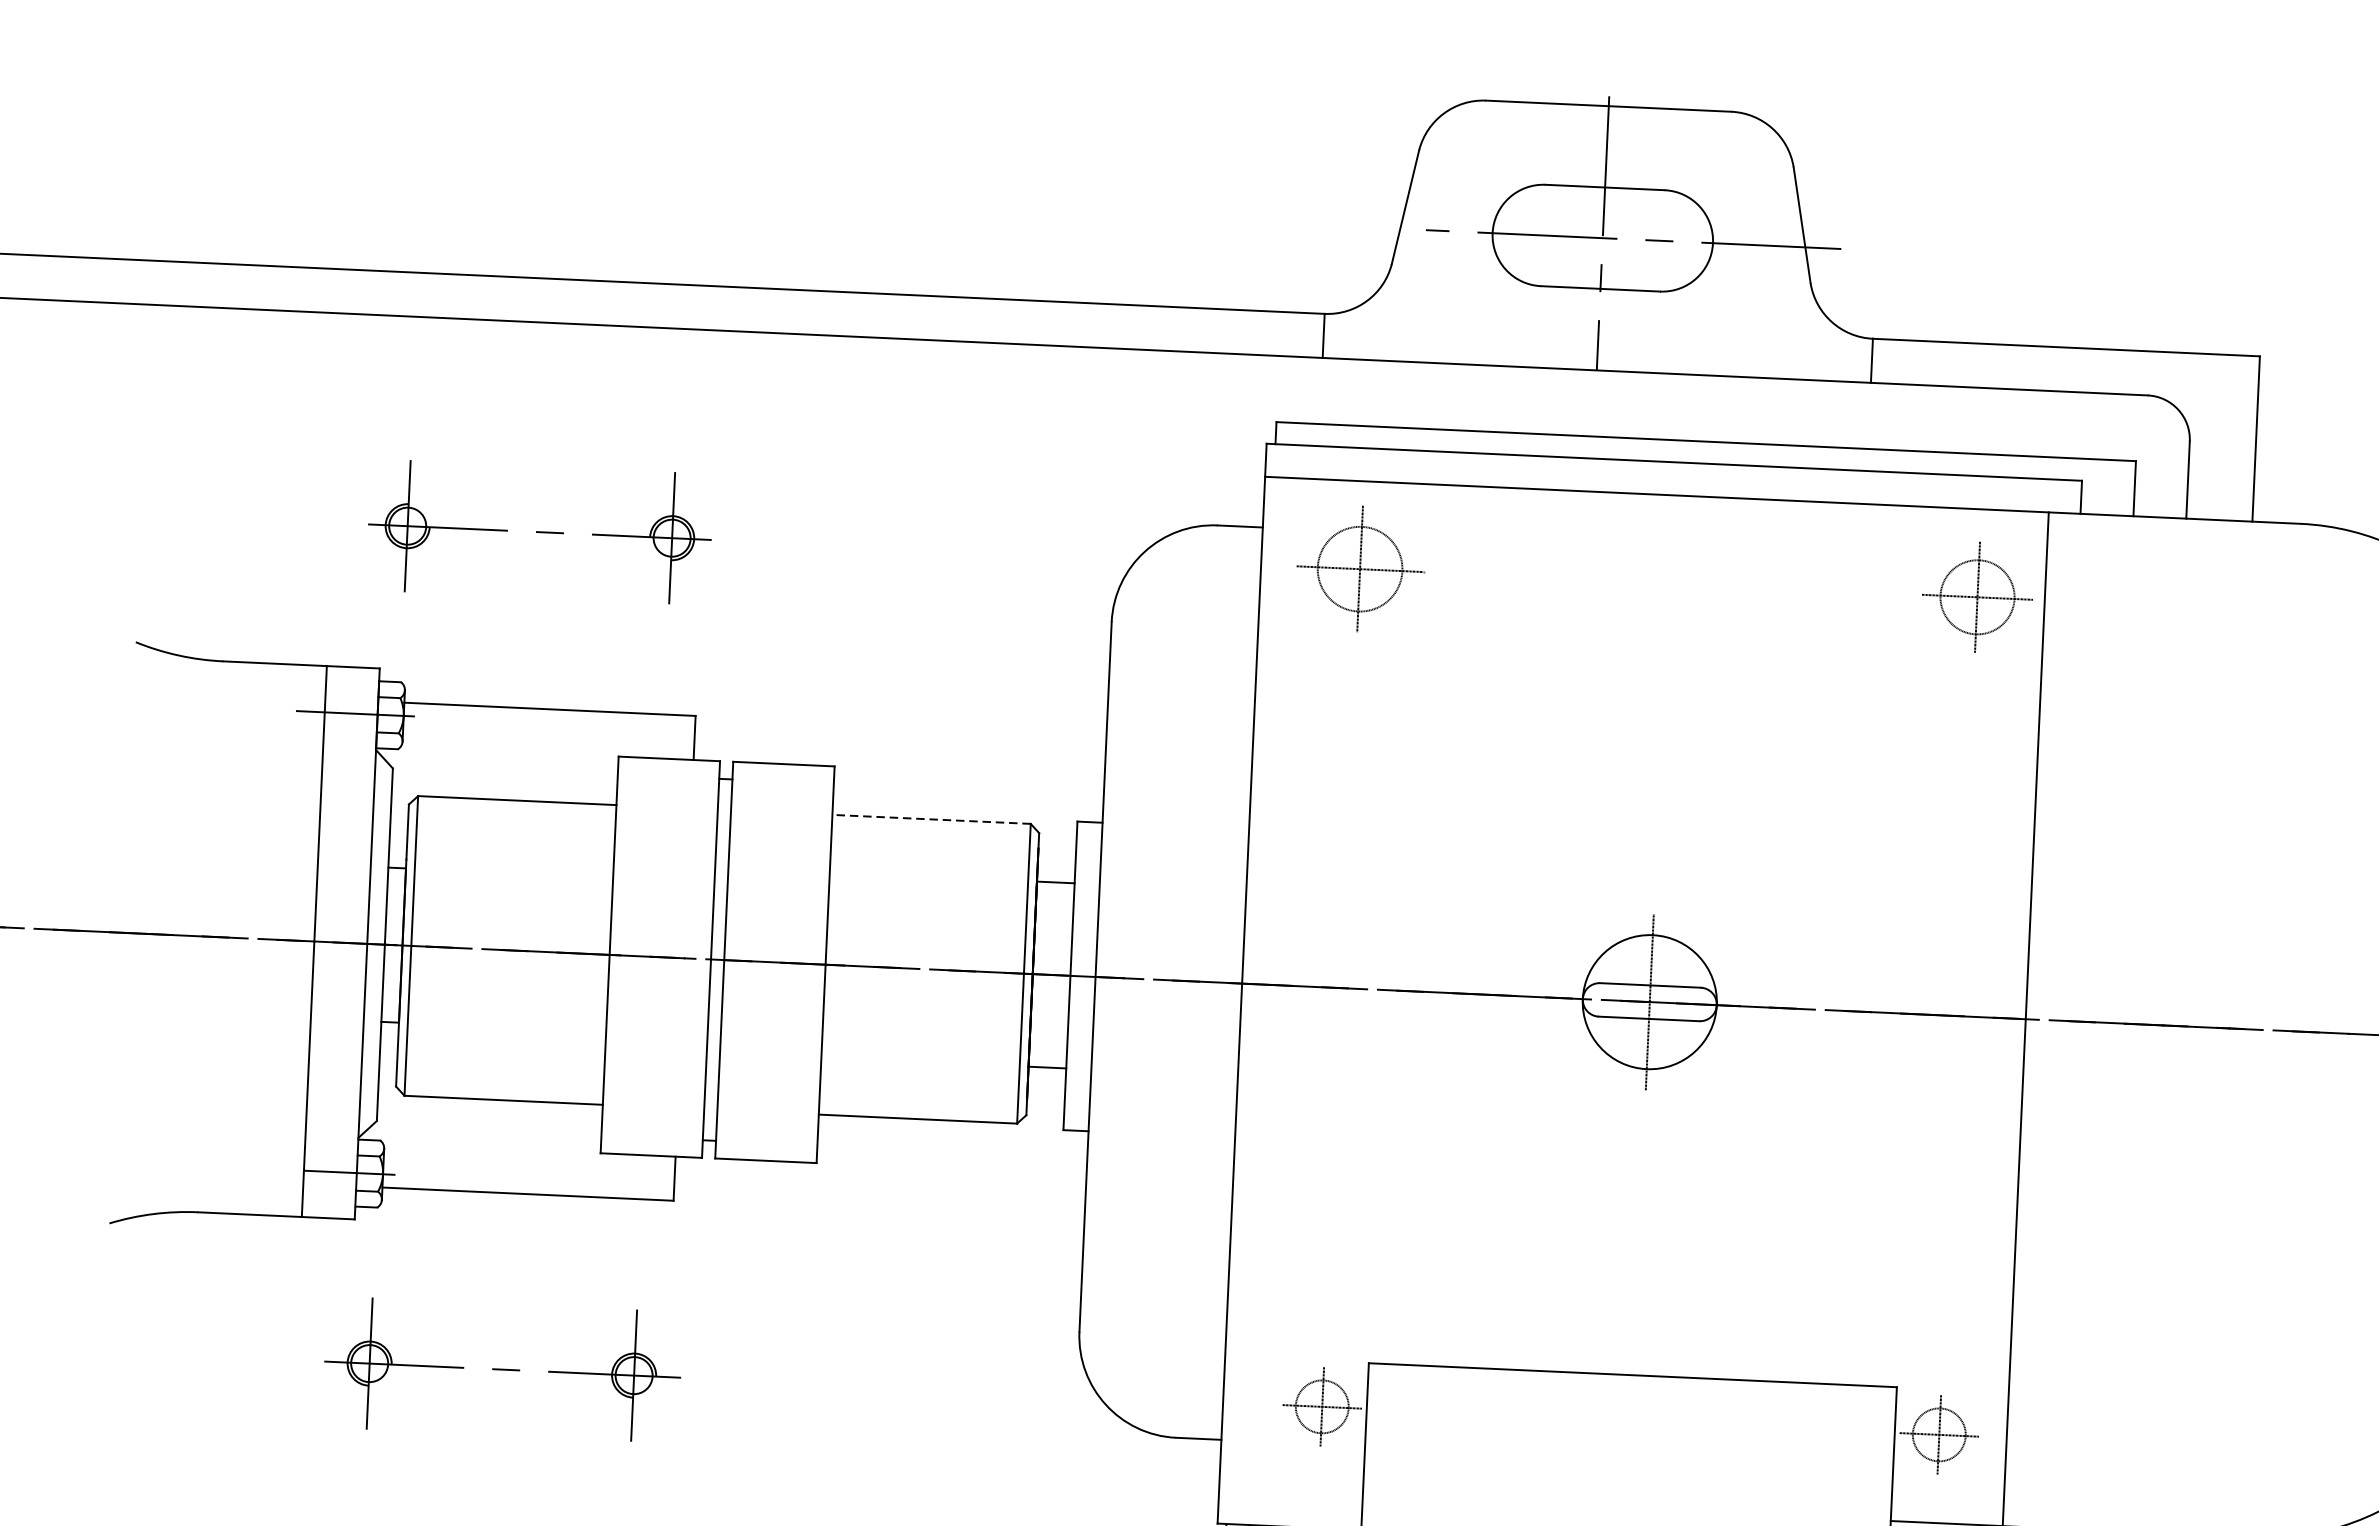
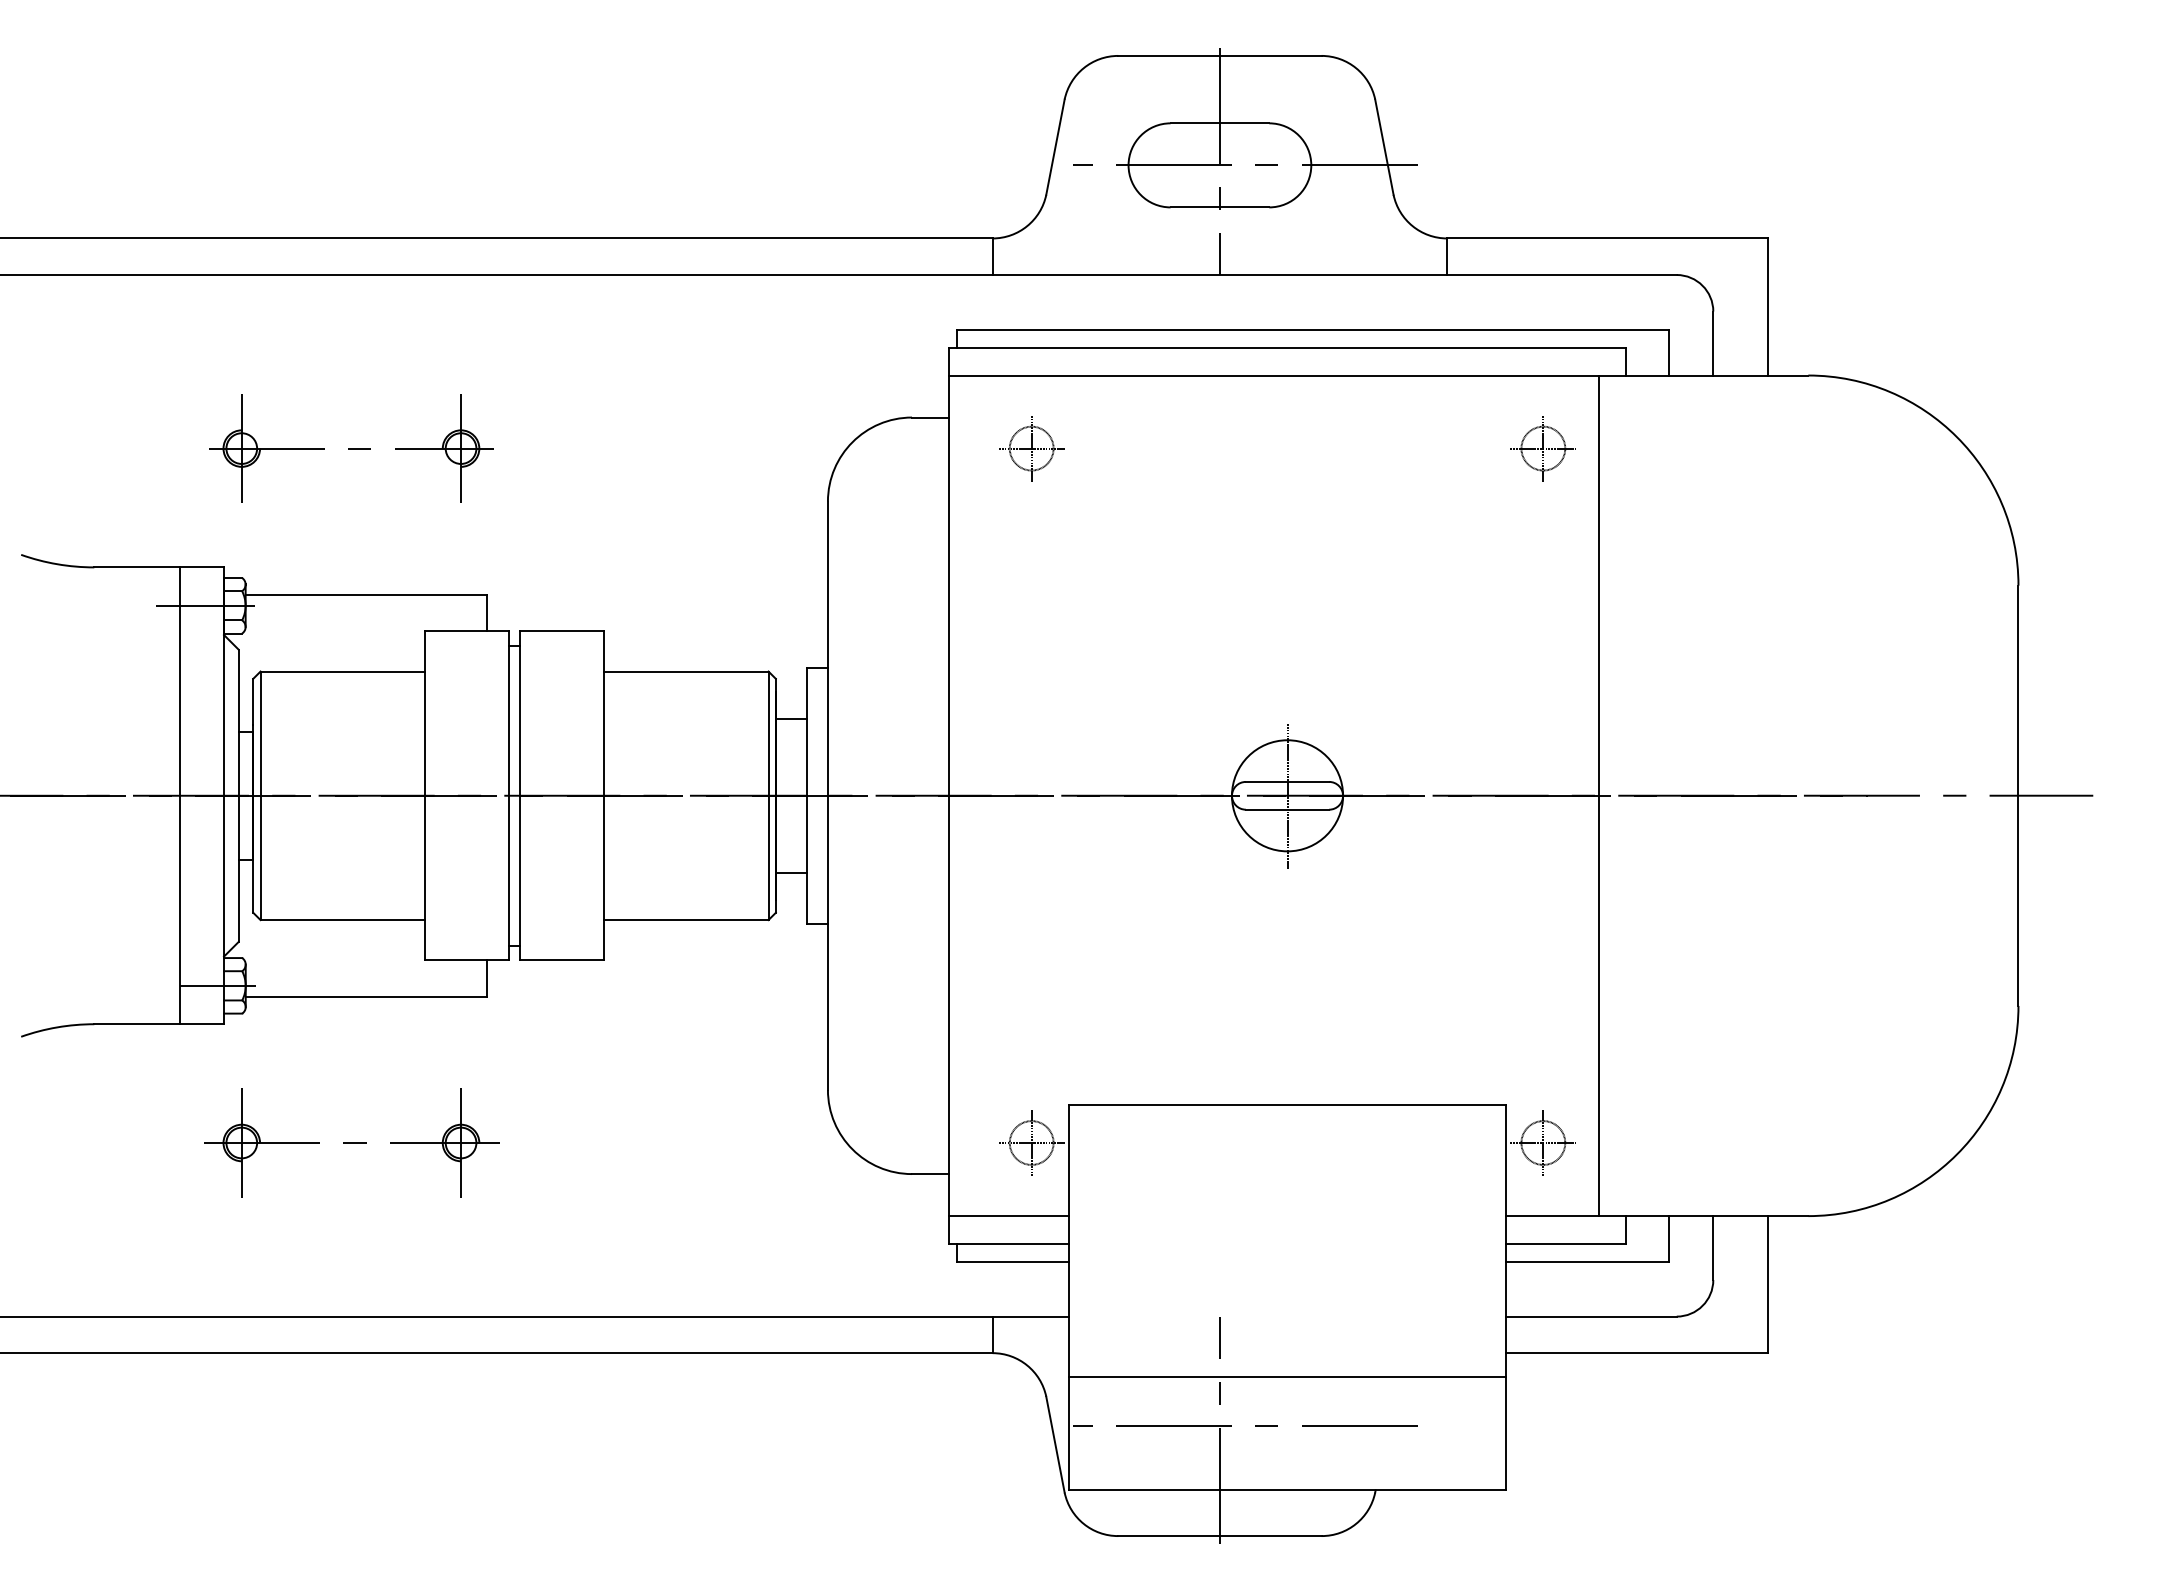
part: (1360, 569) -> (1031, 448), size x0.62
part: (1976, 597) -> (1542, 448), size x0.71
line: (930, 819) -> (685, 671), dashed -> solid
line: (1290, 1494) -> (1008, 1216), added

